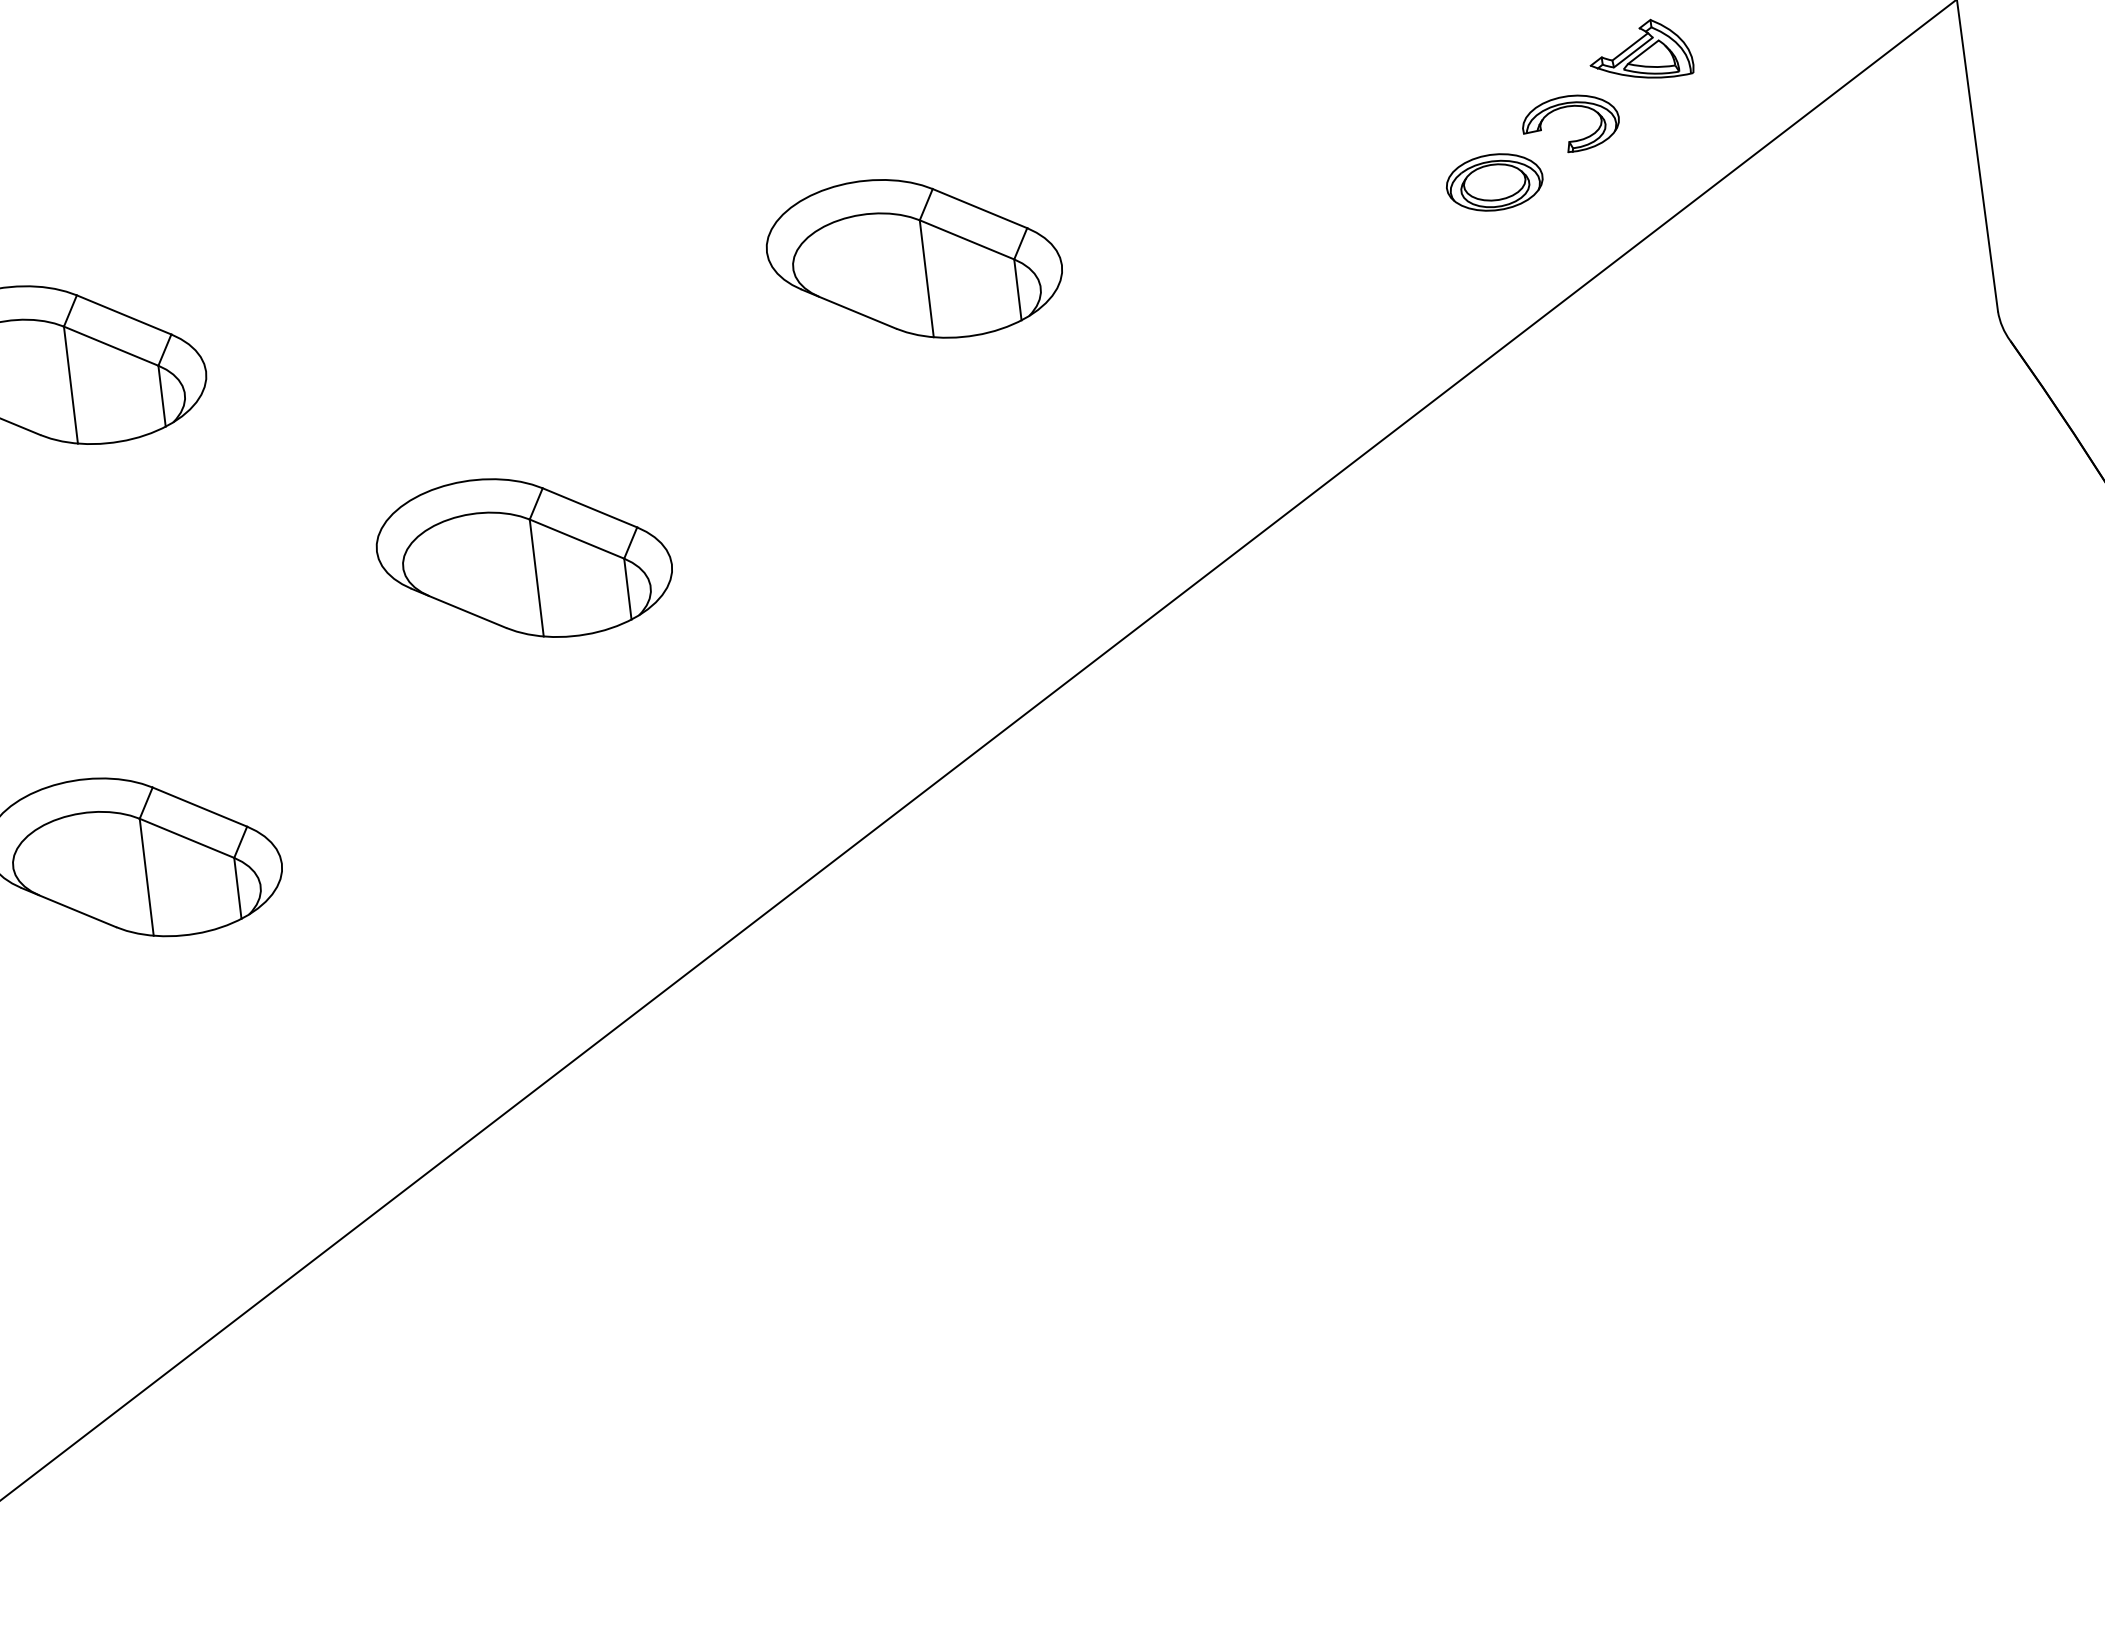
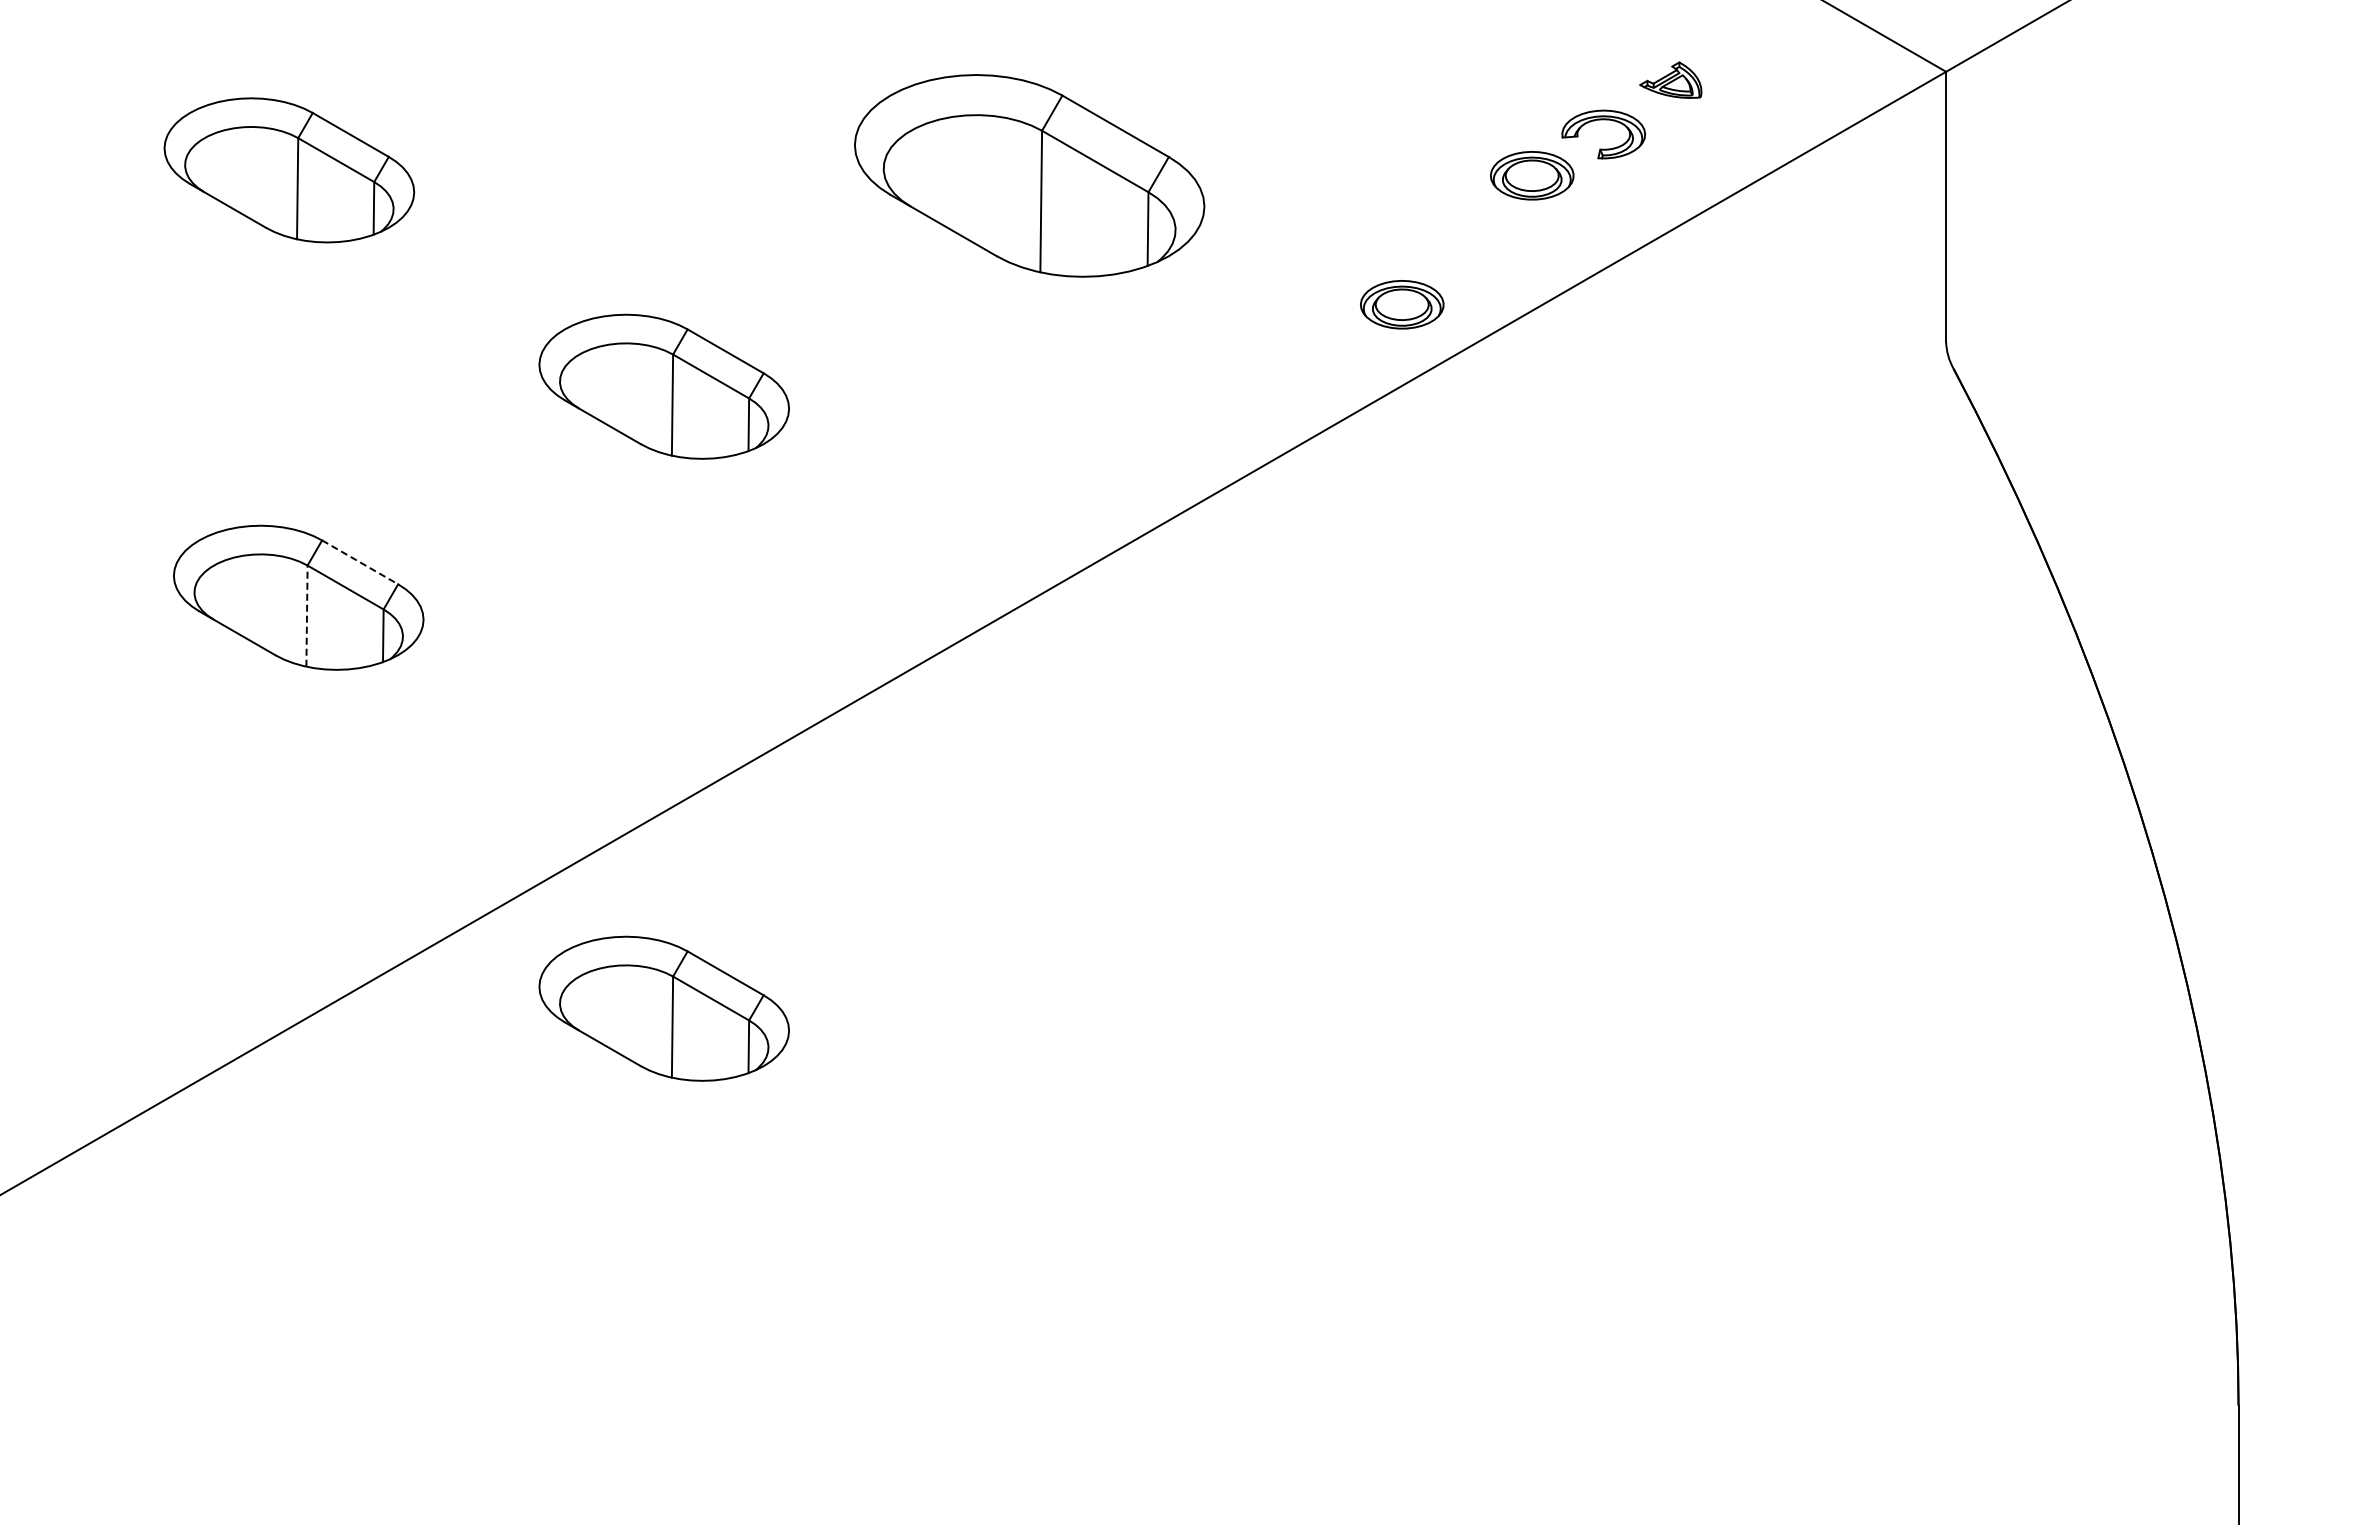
part: (1639, 50) -> (1670, 79), size x0.7
part: (914, 258) -> (1029, 175), size x1.4
part: (1364, 350) -> (1402, 304), added
line: (200, 807) -> (360, 562), solid -> dashed
line: (147, 877) -> (307, 616), solid -> dashed
part: (618, 1276) -> (663, 1008), added

